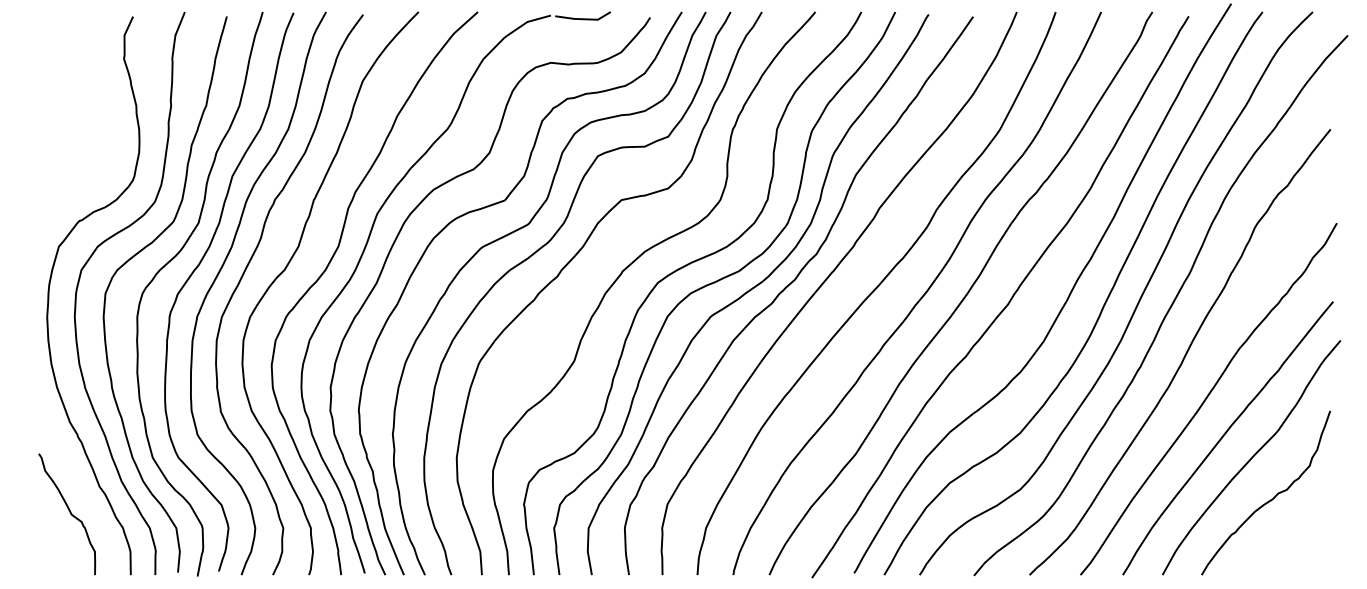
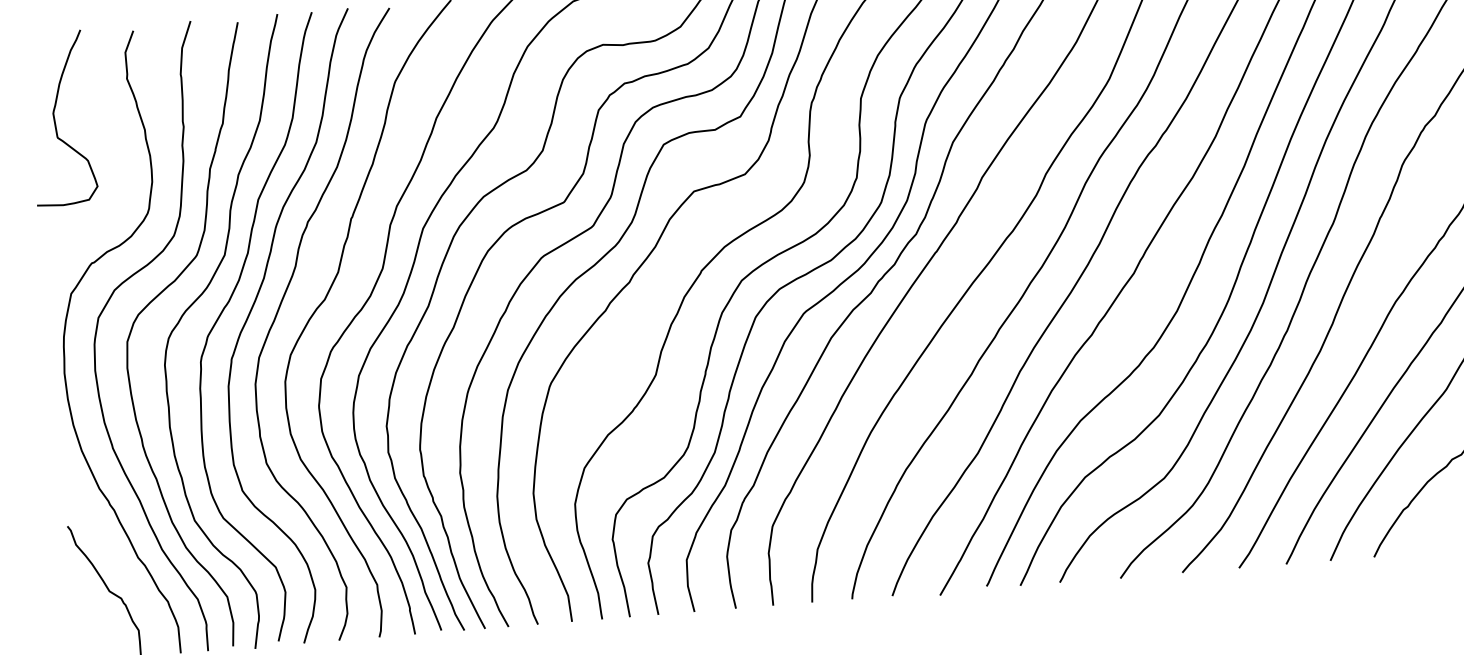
curve: (57, 89) -> (55, 118), added

